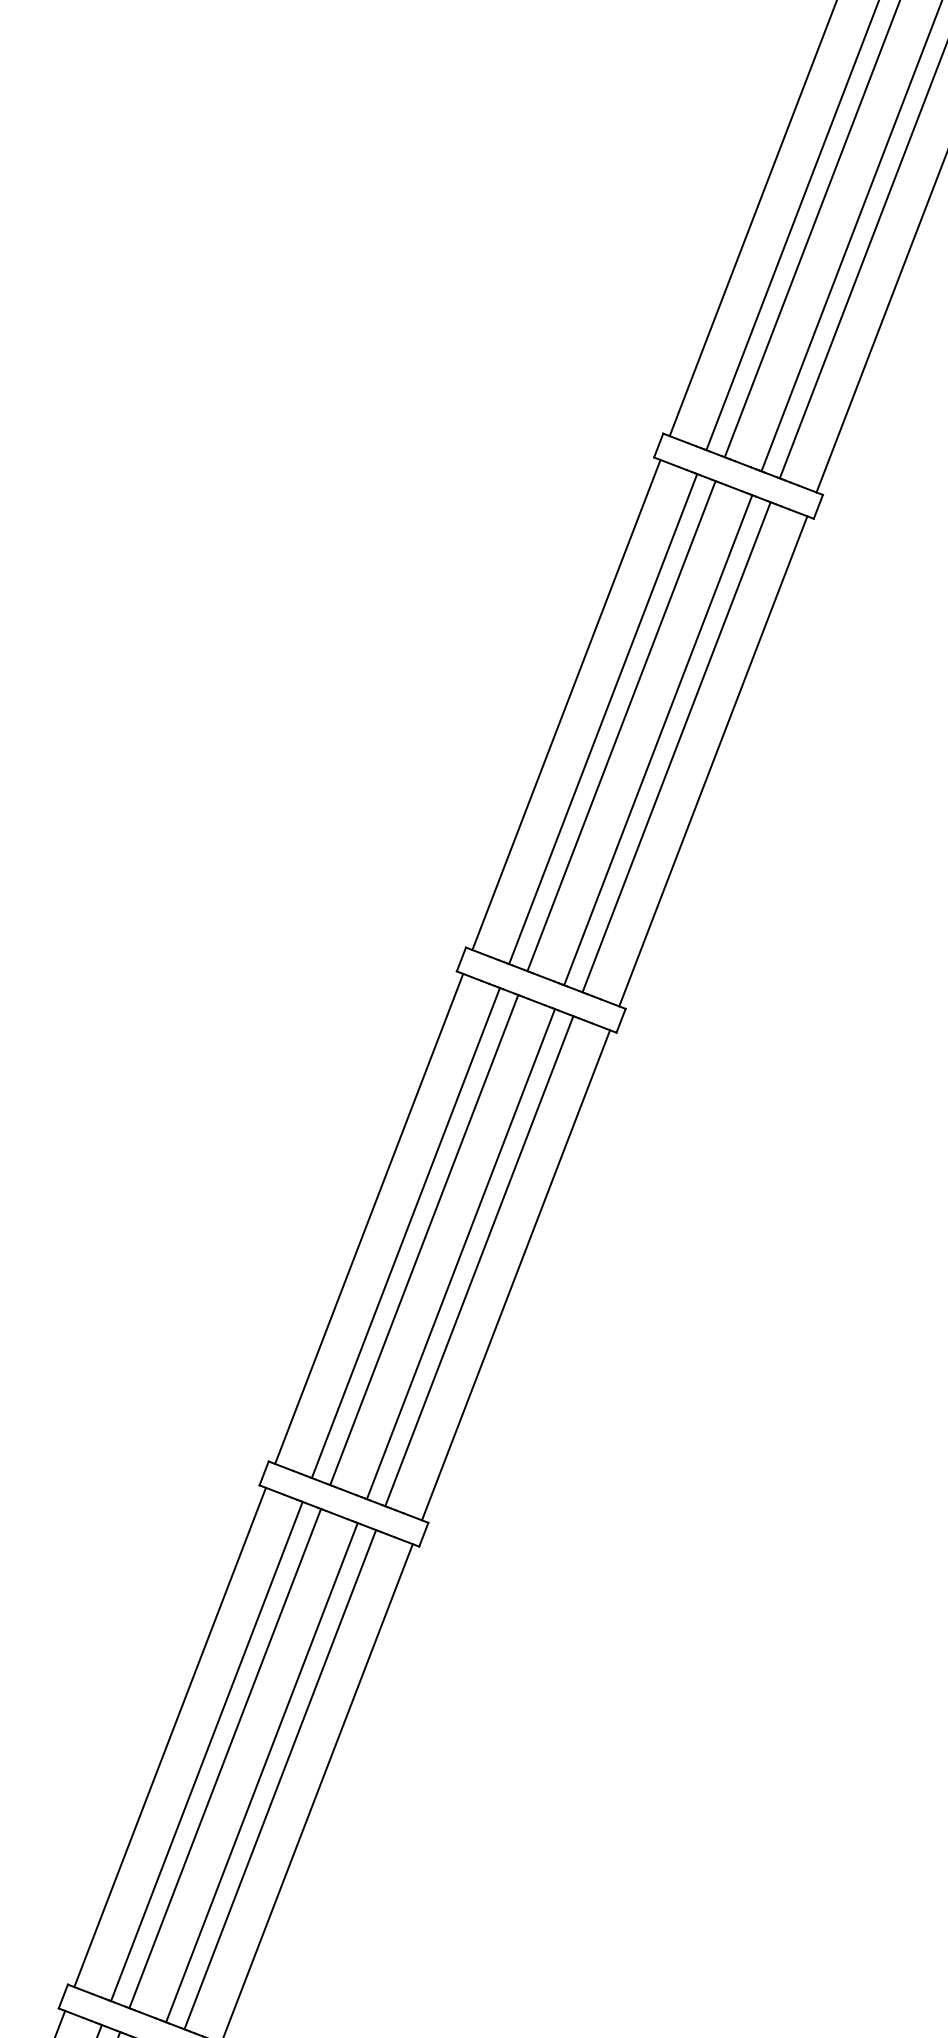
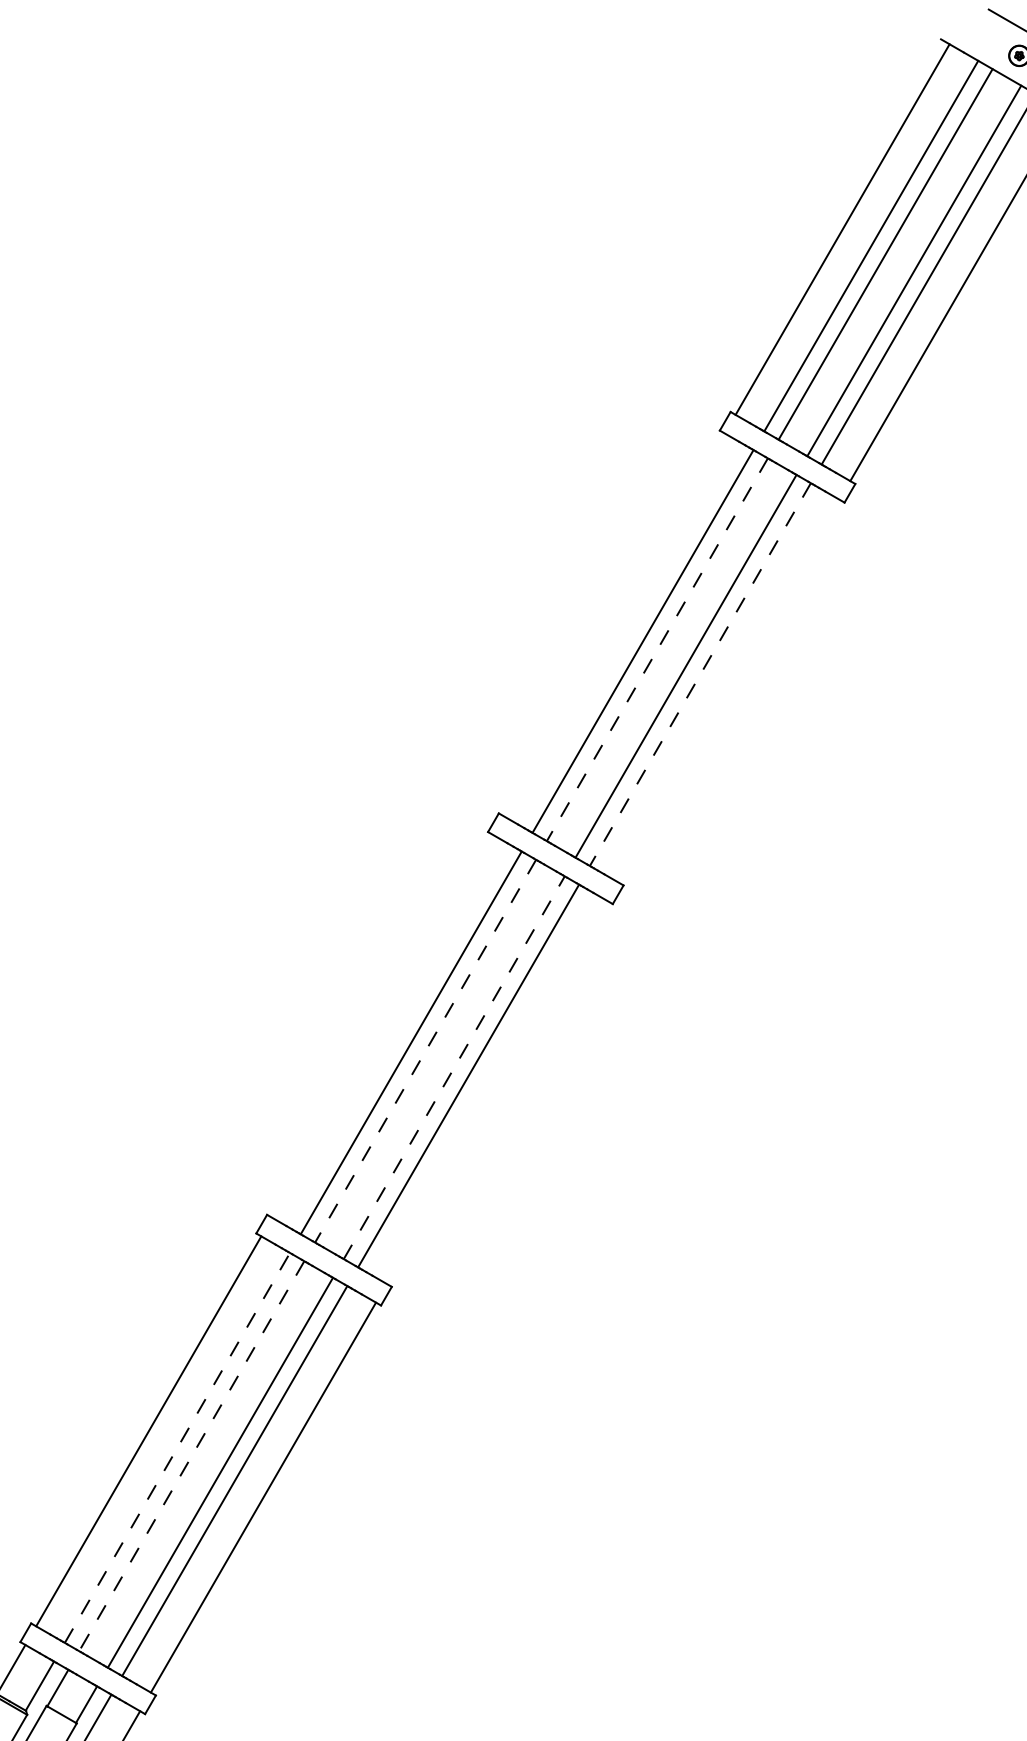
line: (565, 704) -> (613, 624), removed
line: (621, 726) -> (657, 650), solid -> dashed
line: (676, 748) -> (700, 675), solid -> dashed
line: (712, 760) -> (728, 690), removed
line: (368, 1217) -> (382, 1025), removed
line: (424, 1240) -> (425, 1051), solid -> dashed
line: (461, 1253) -> (454, 1067), solid -> dashed
line: (515, 1275) -> (496, 1092), removed
line: (206, 1751) -> (177, 1447), solid -> dashed
line: (224, 1758) -> (191, 1456), solid -> dashed

